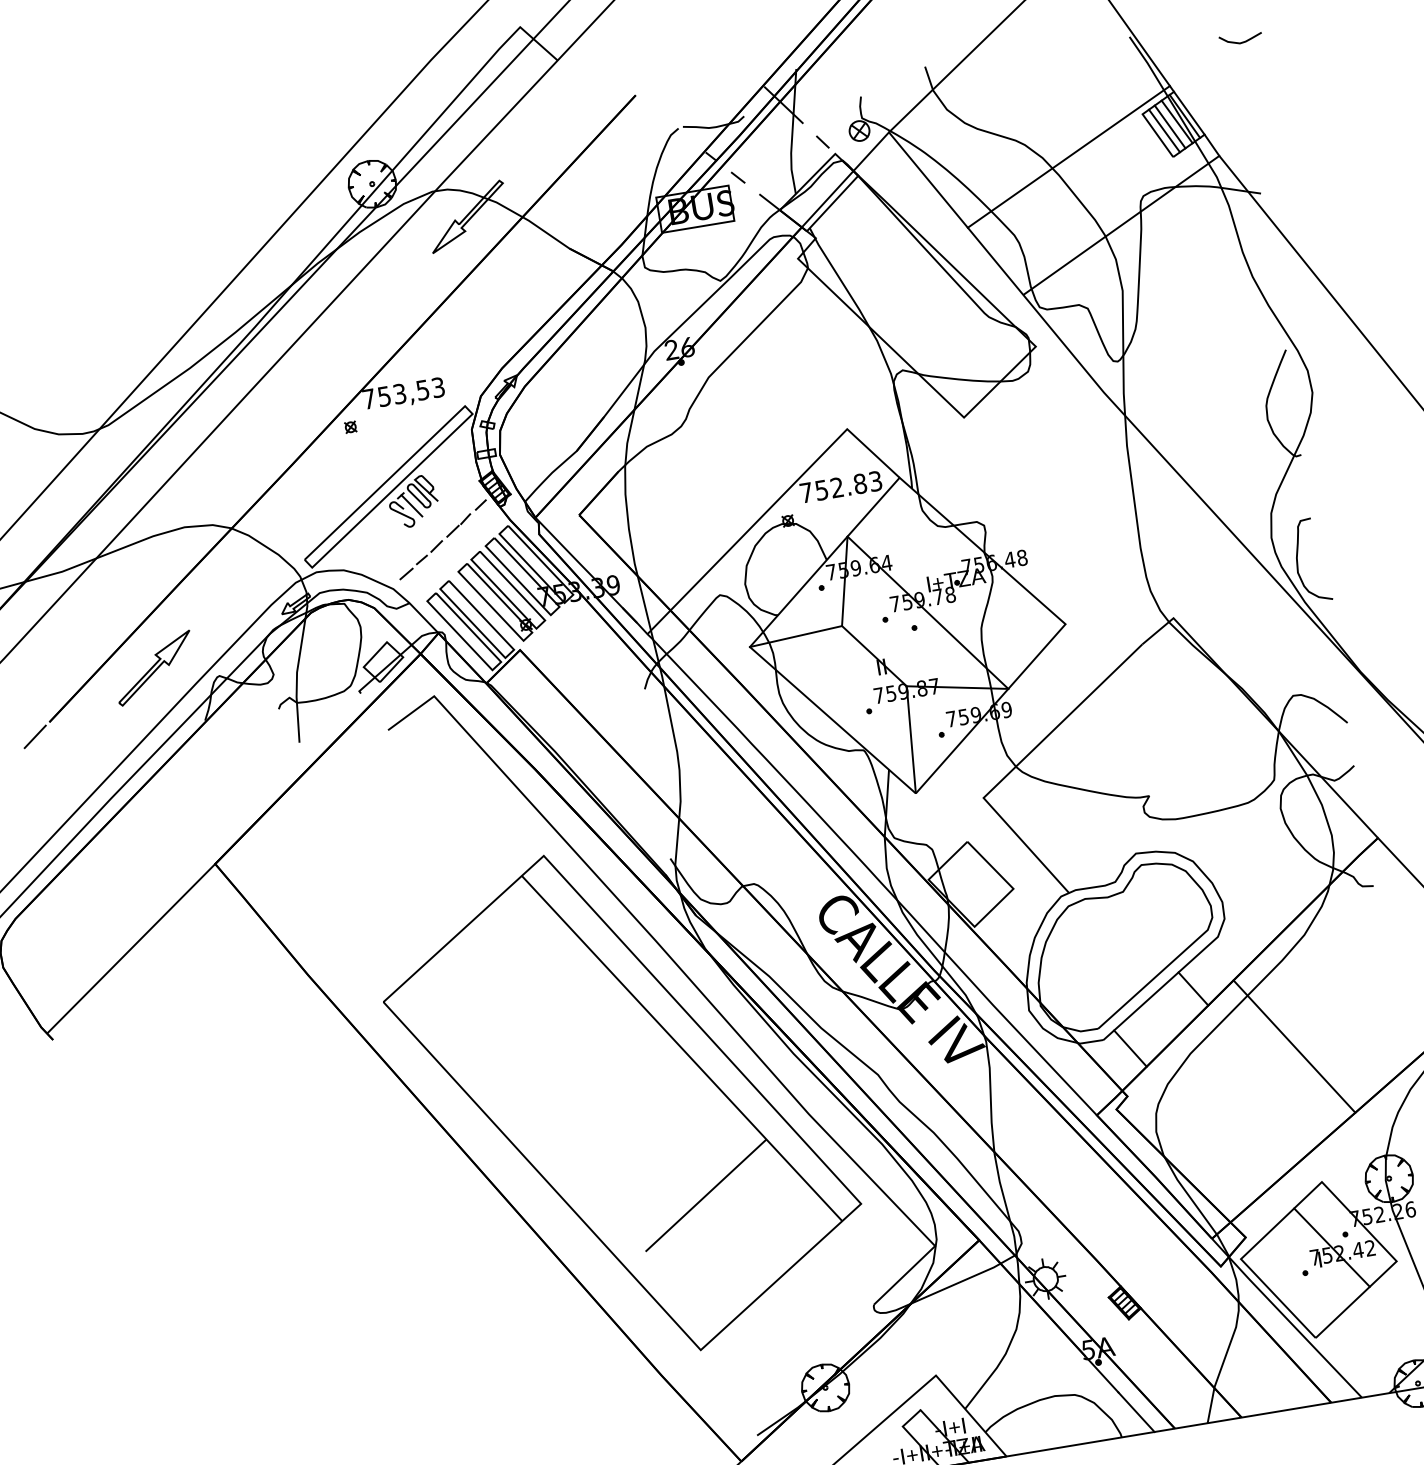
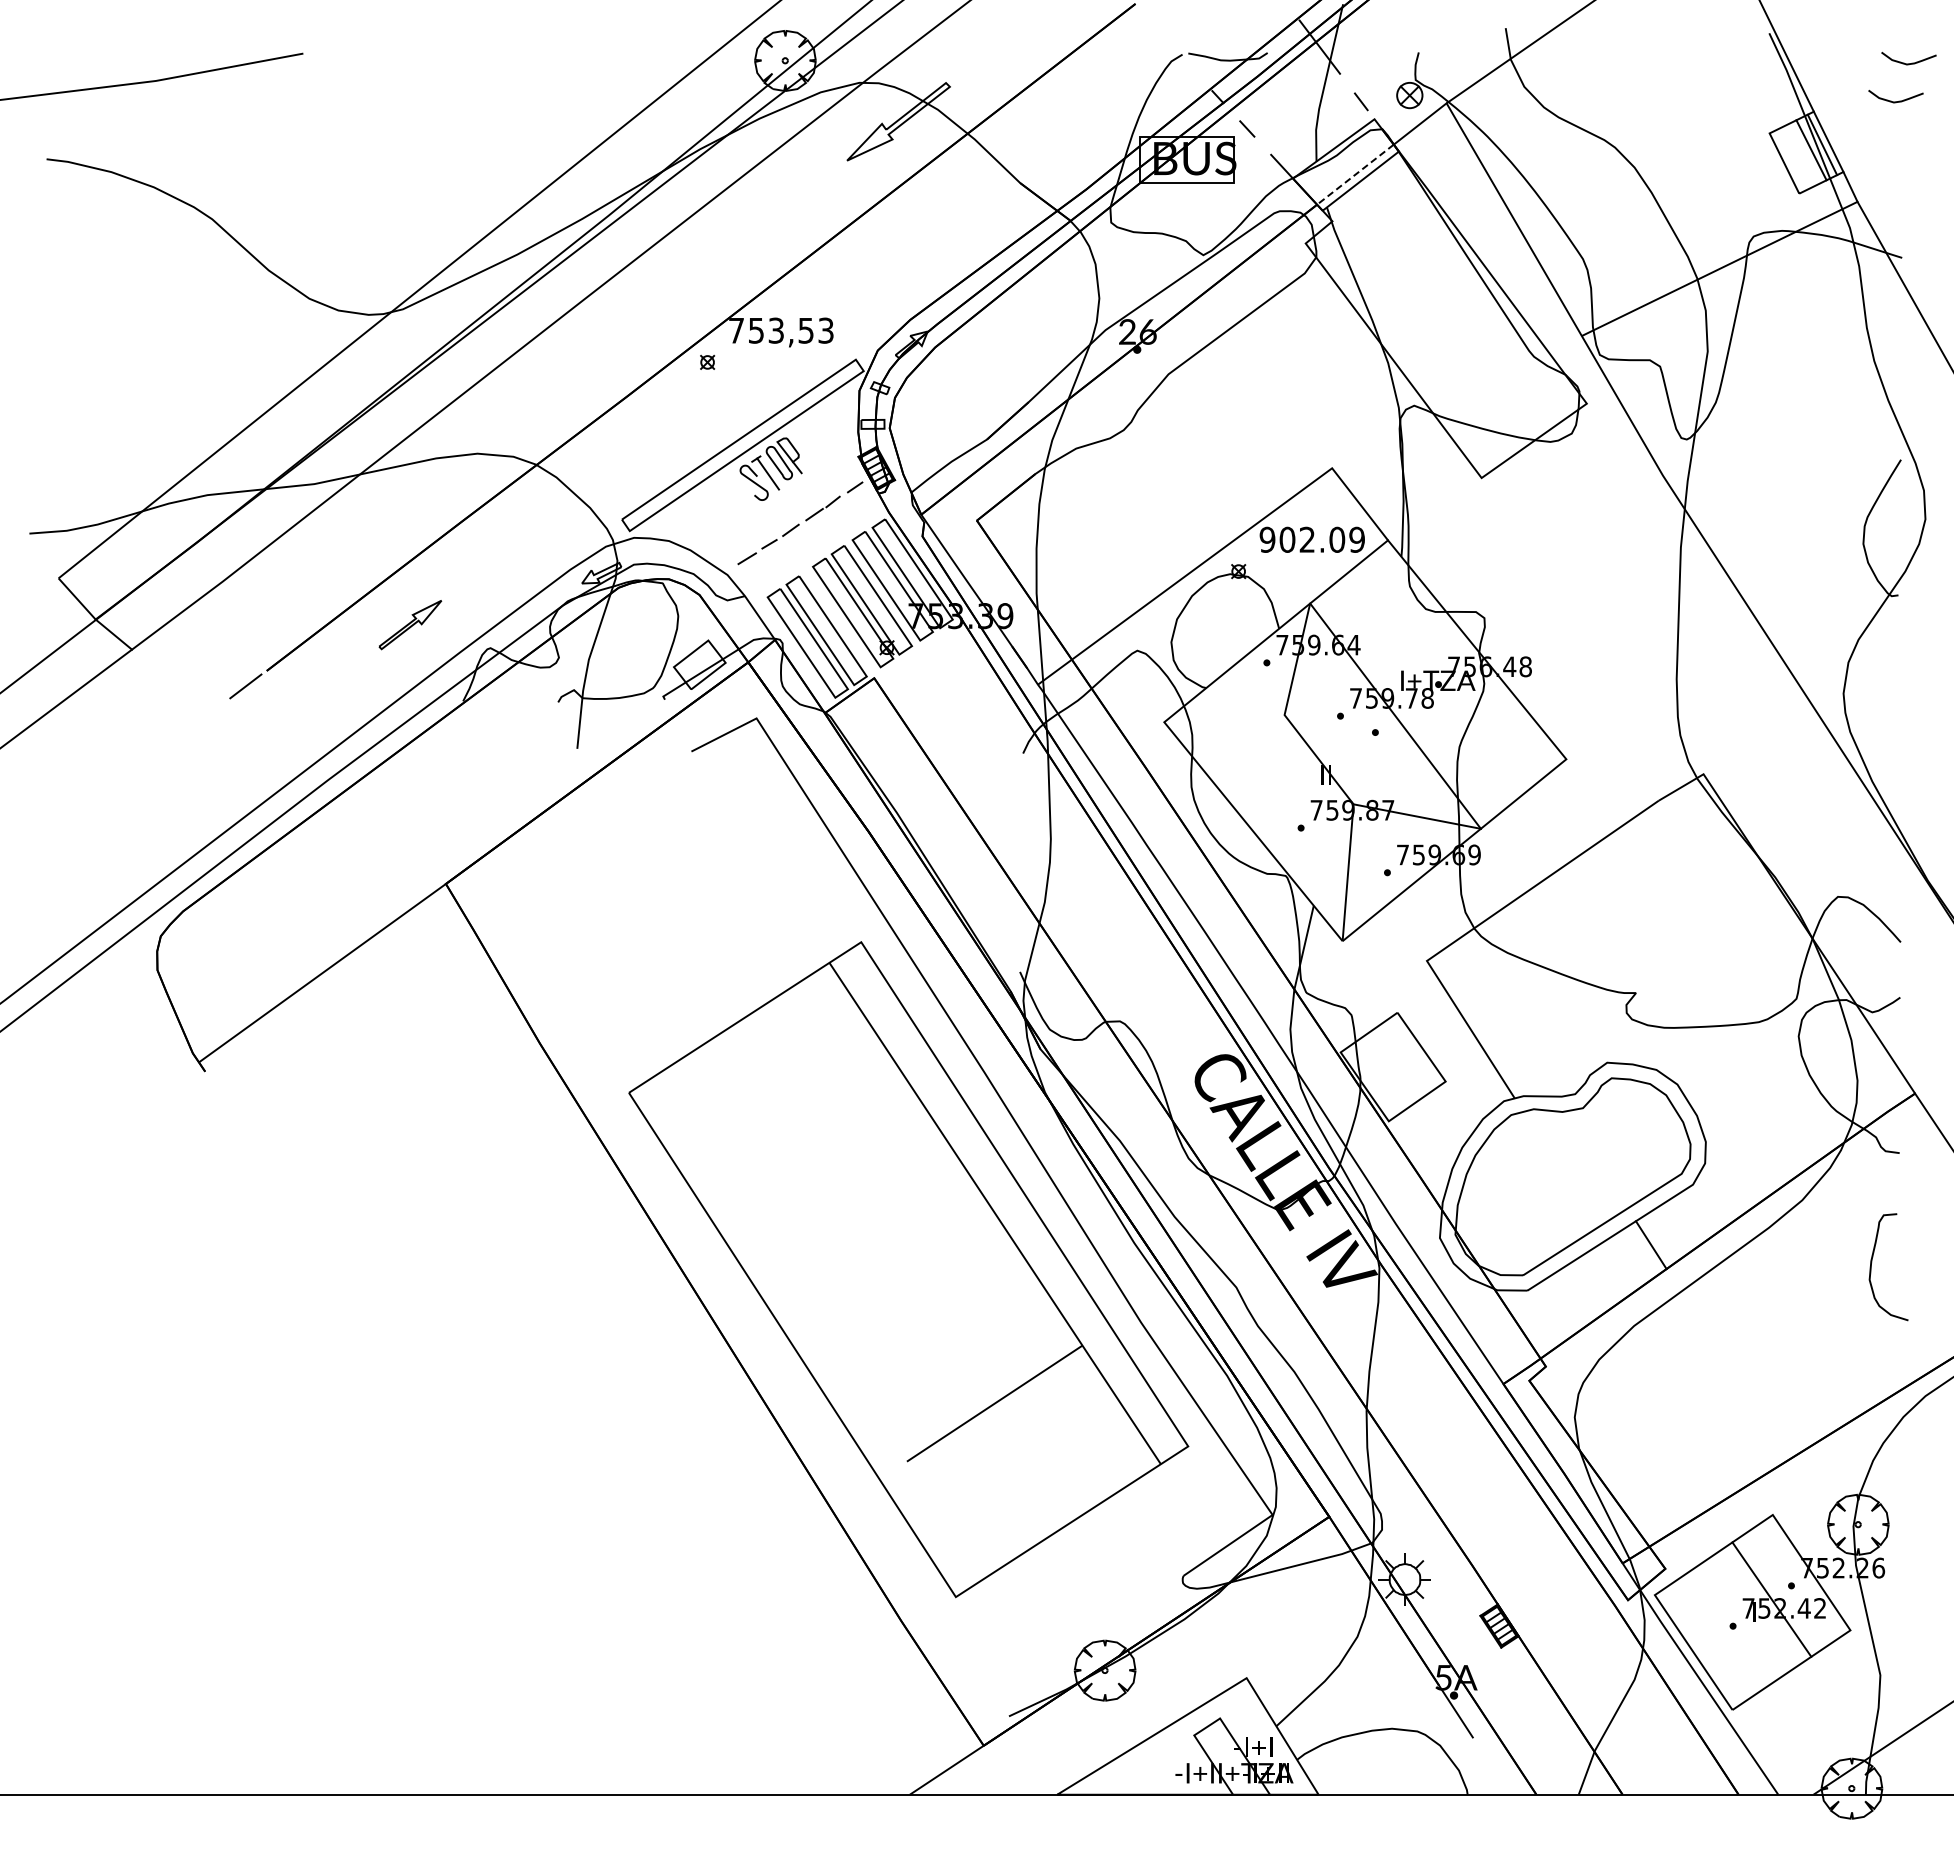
curve: (1235, 73) -> (1895, 101), added
line: (1170, 127) -> (1801, 155), removed
line: (1164, 130) -> (1793, 158), removed
line: (1068, 156) -> (1667, 171), removed
line: (827, 199) -> (1355, 174), solid -> dashed
text: (840, 486) -> (1311, 539), 752.83 -> 902.09
curve: (1297, 558) -> (1872, 1262), moved
line: (796, 636) -> (1224, 718), removed
part: (154, 667) -> (410, 624), size x0.6
line: (1294, 1046) -> (1766, 1338), removed
line: (1130, 1048) -> (1559, 1306), removed
line: (1136, 1411) -> (1491, 1765), removed

